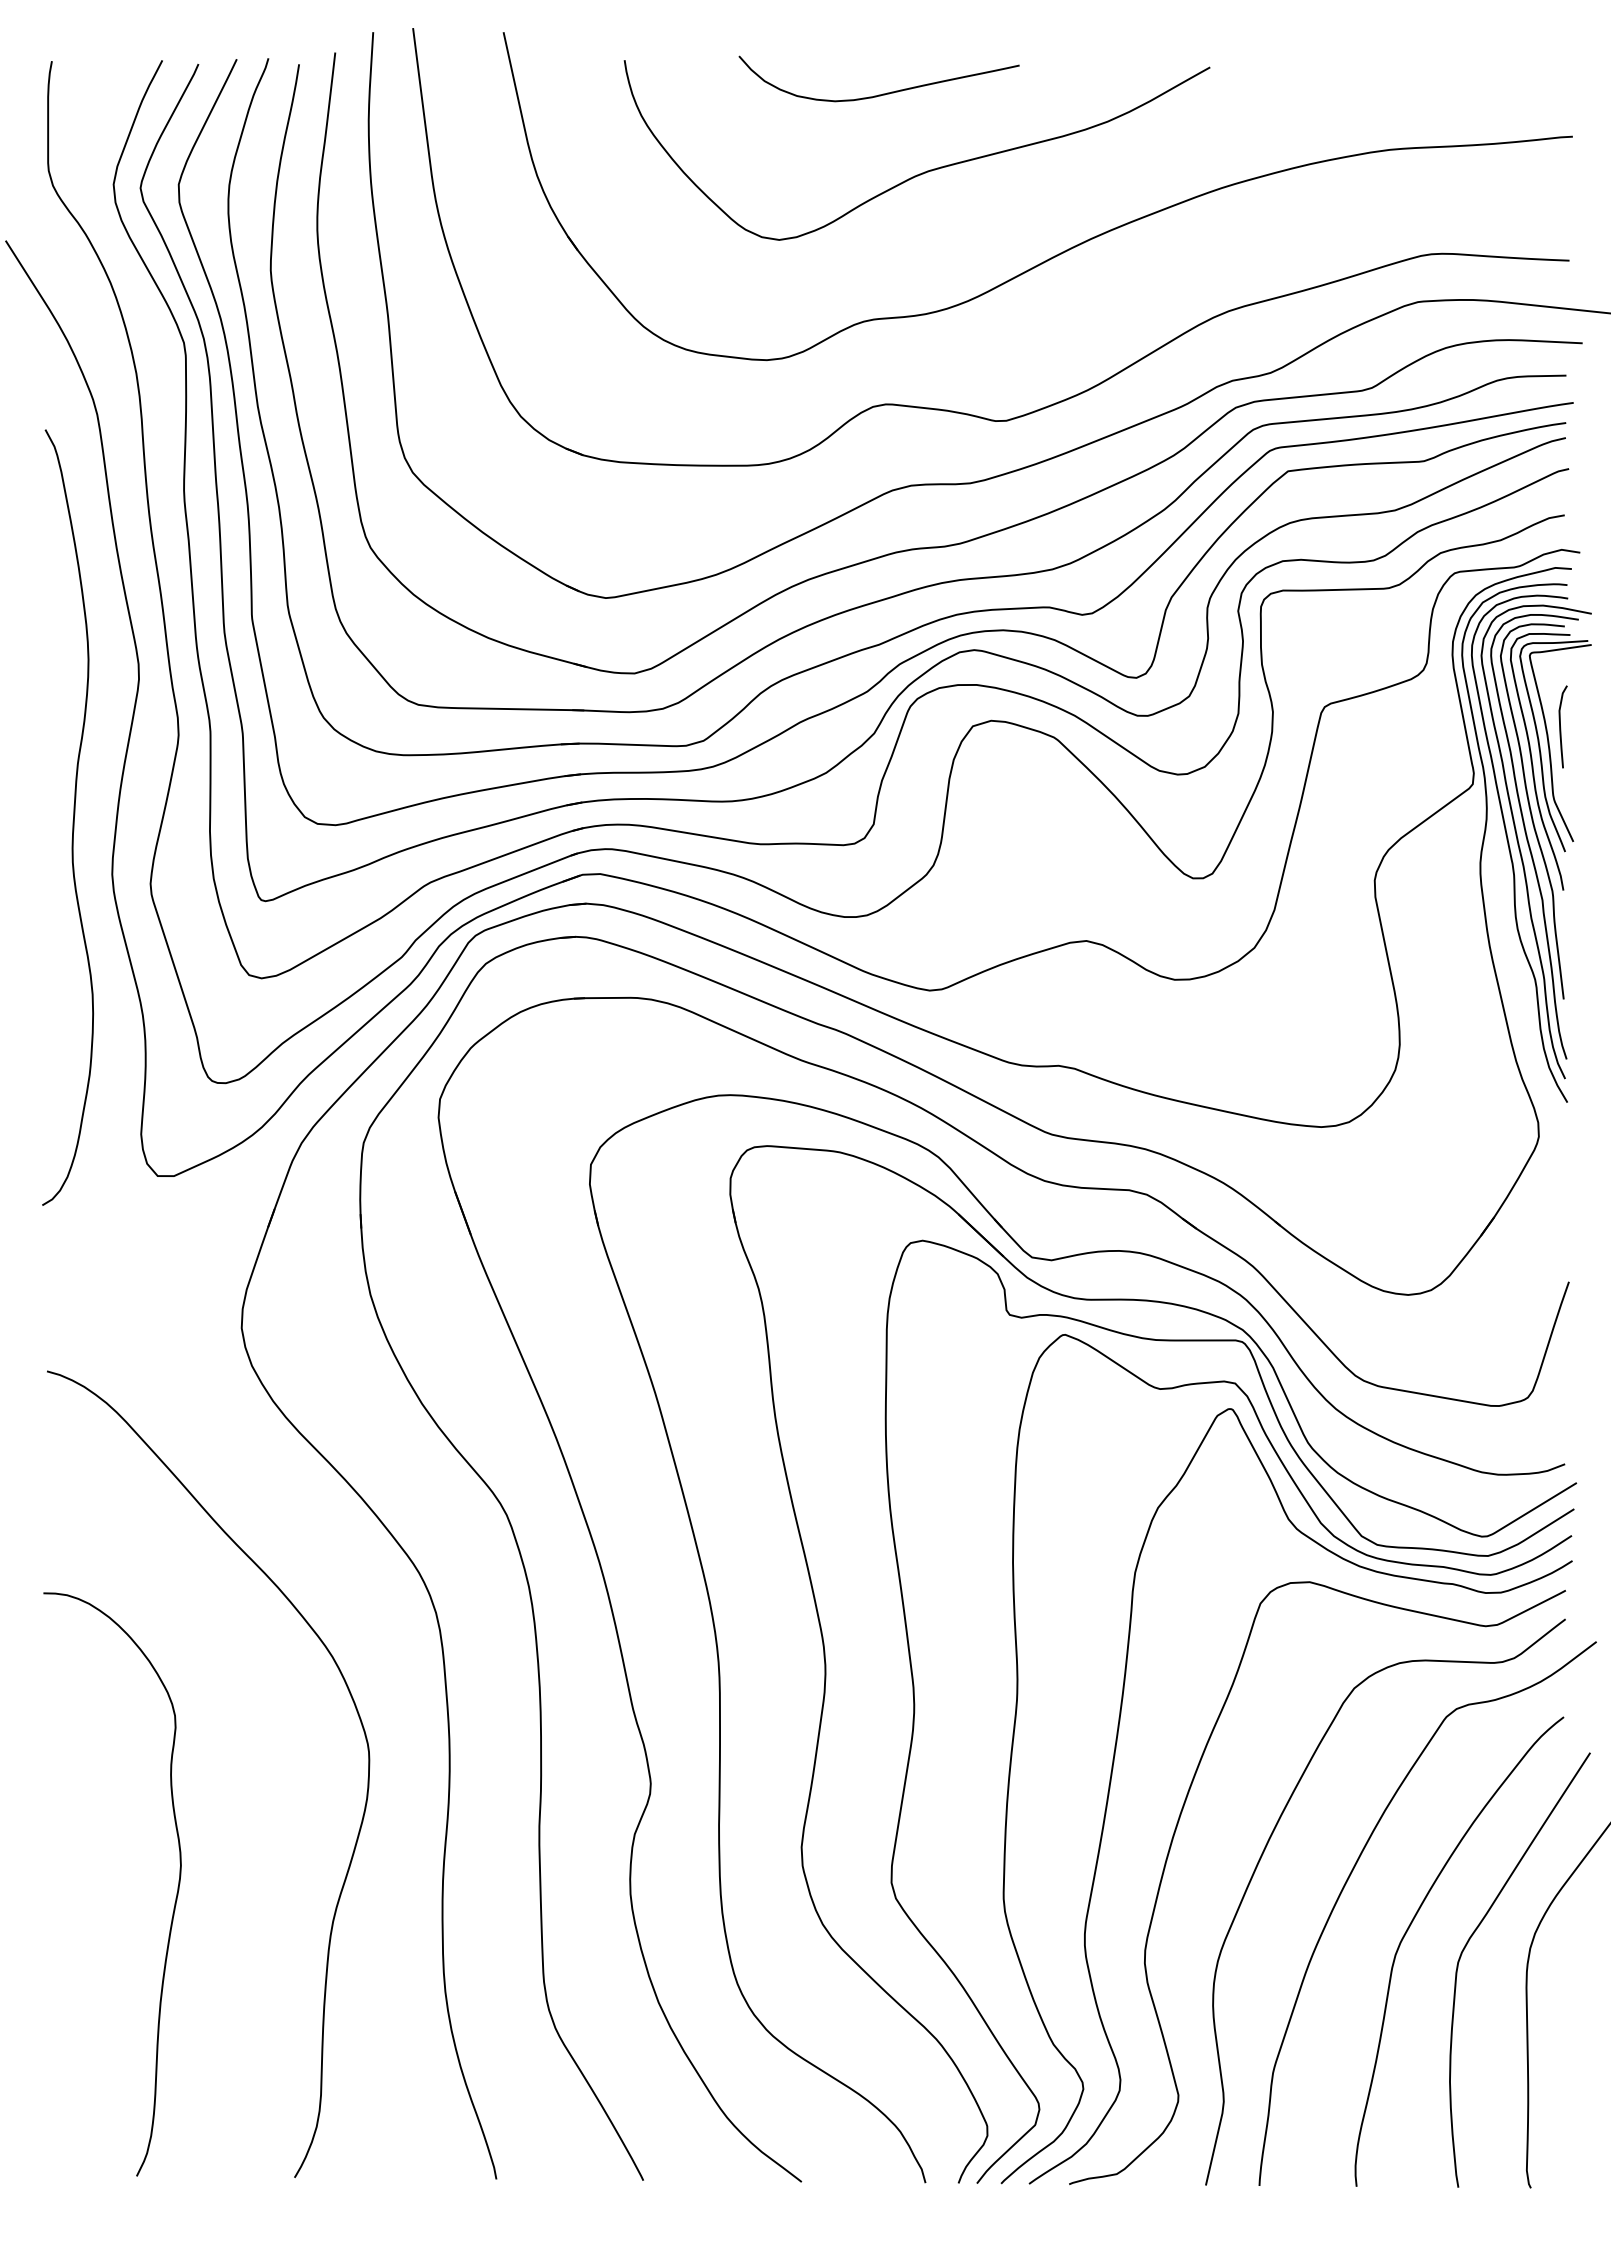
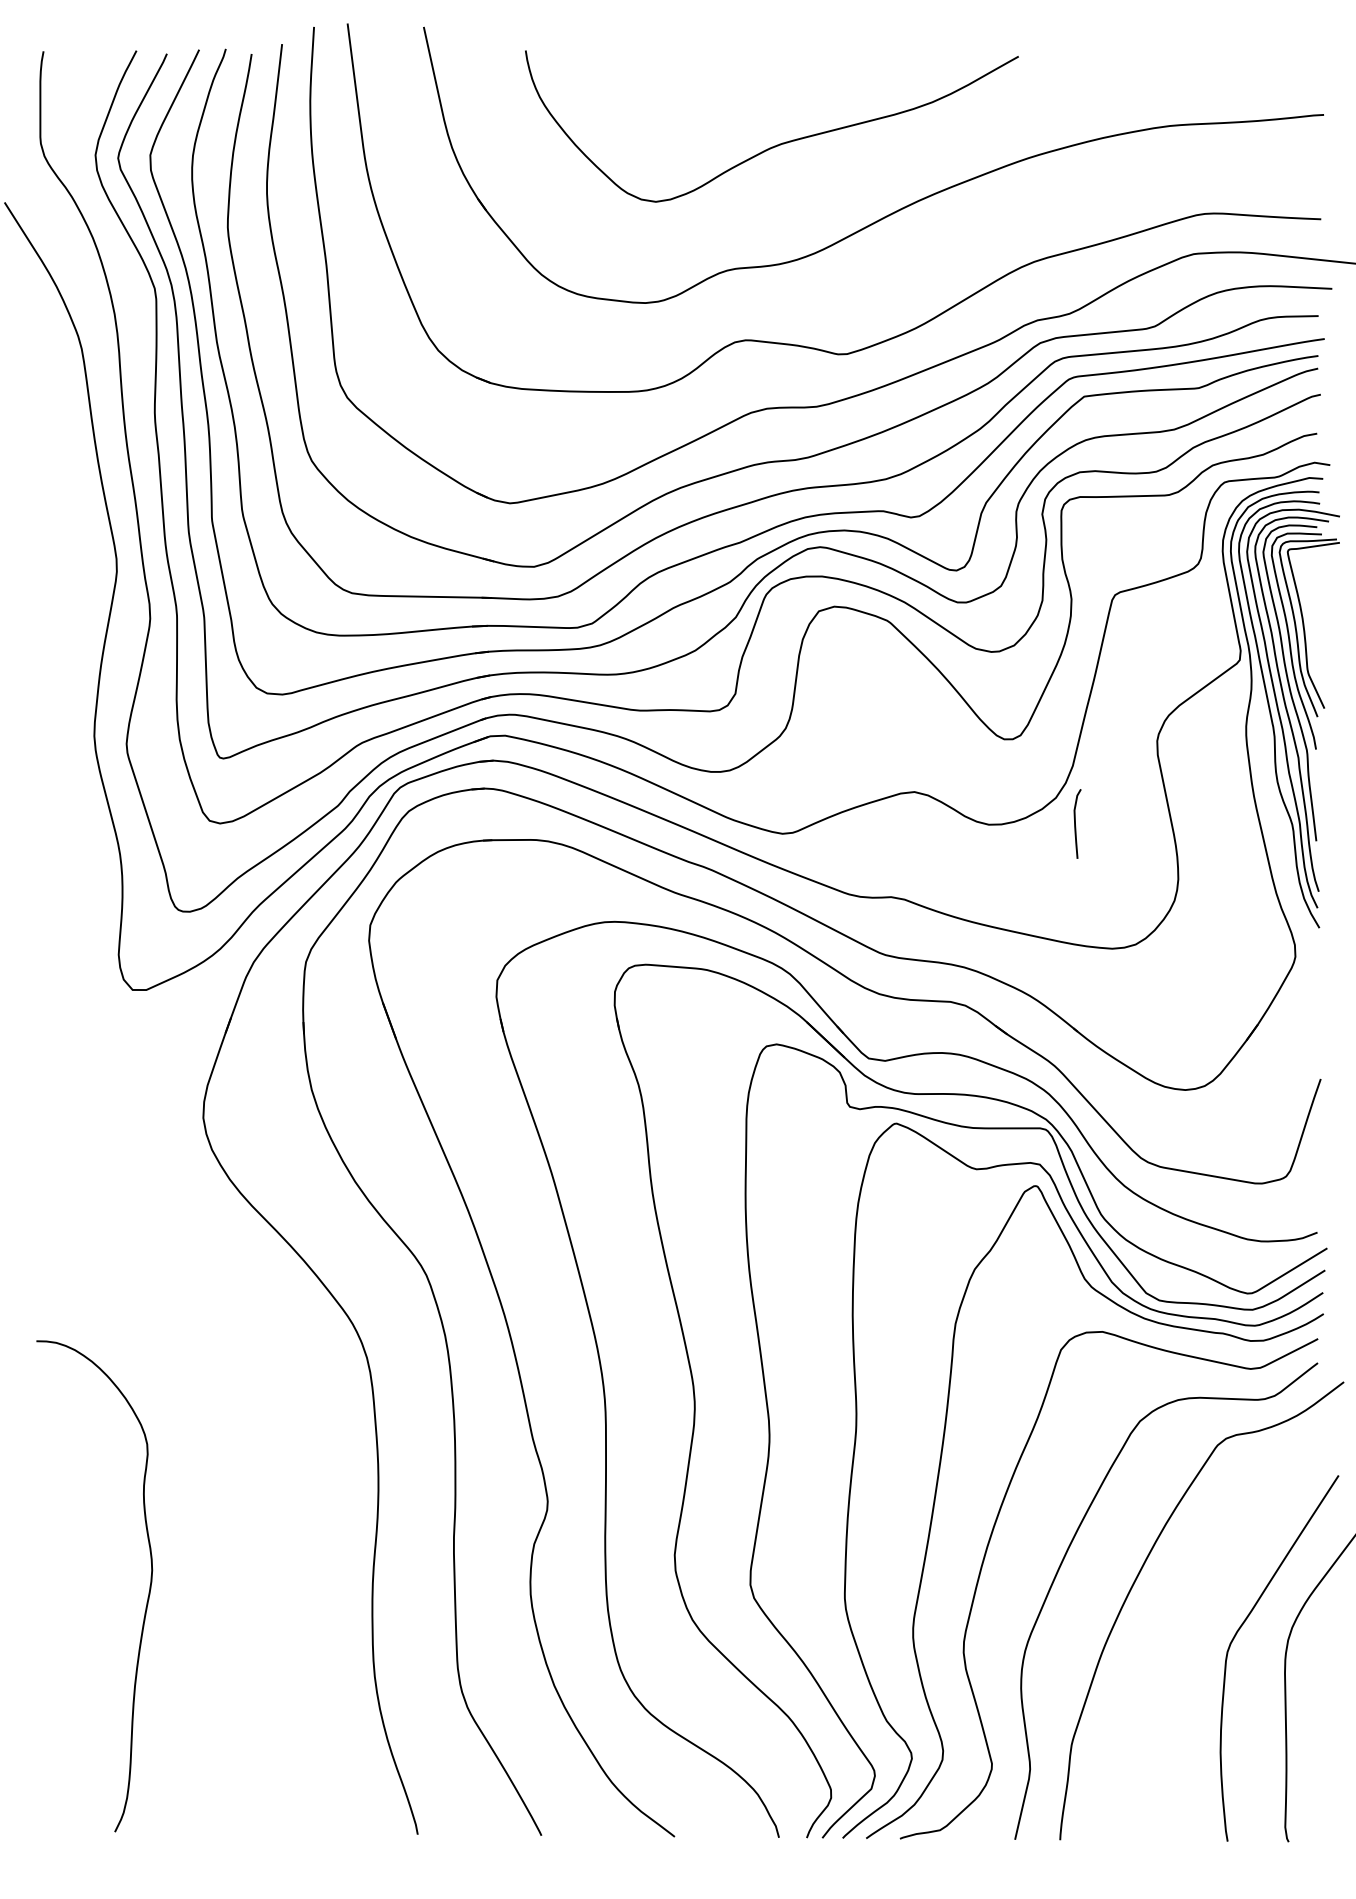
curve: (882, 93) -> (742, 78), removed
curve: (1560, 726) -> (1075, 823), moved
curve: (73, 817) -> (61, 688), removed
curve: (367, 1778) -> (309, 1497), removed
curve: (1412, 1923) -> (1189, 1619), removed

